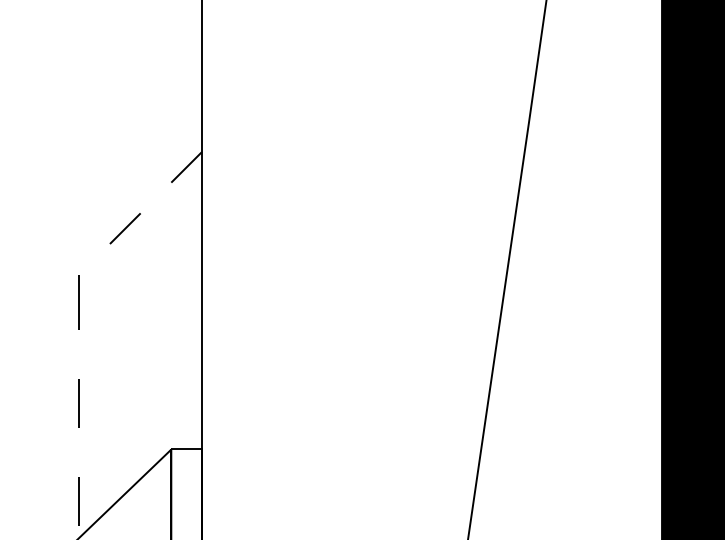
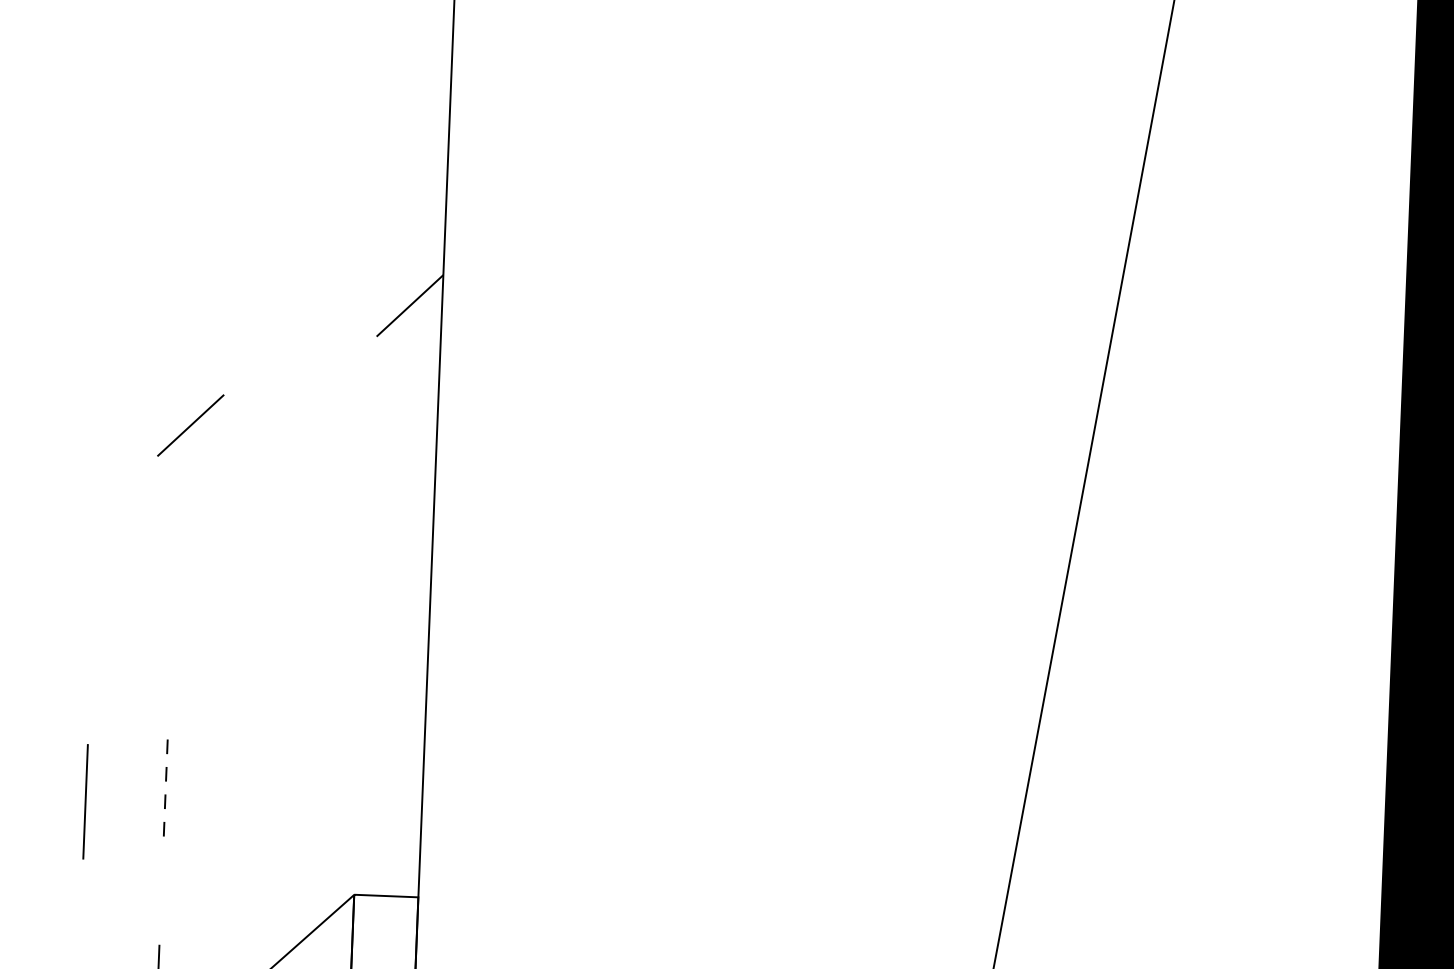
line: (124, 228) -> (189, 425), moved
line: (78, 302) -> (83, 802), moved
line: (79, 403) -> (166, 790), solid -> dashed

